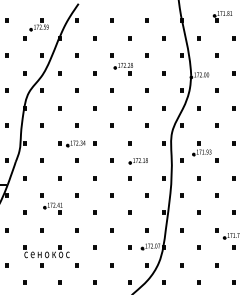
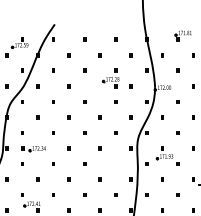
part: (122, 69) -> (109, 82), moved
part: (71, 143) -> (33, 148), moved
part: (137, 161) -> (107, 164), removed

